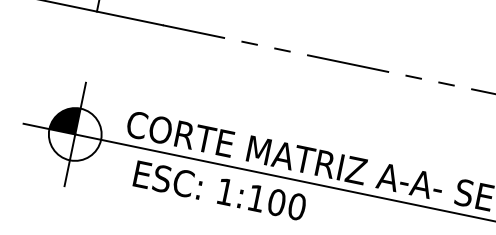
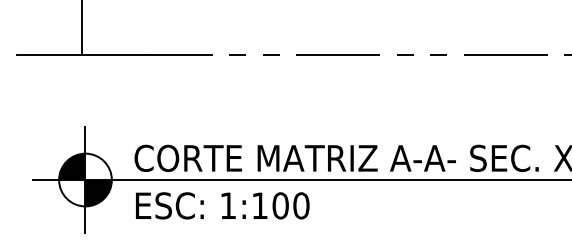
fill: (85, 150) -> (98, 193), added
text: (219, 190) -> (222, 205), moved

